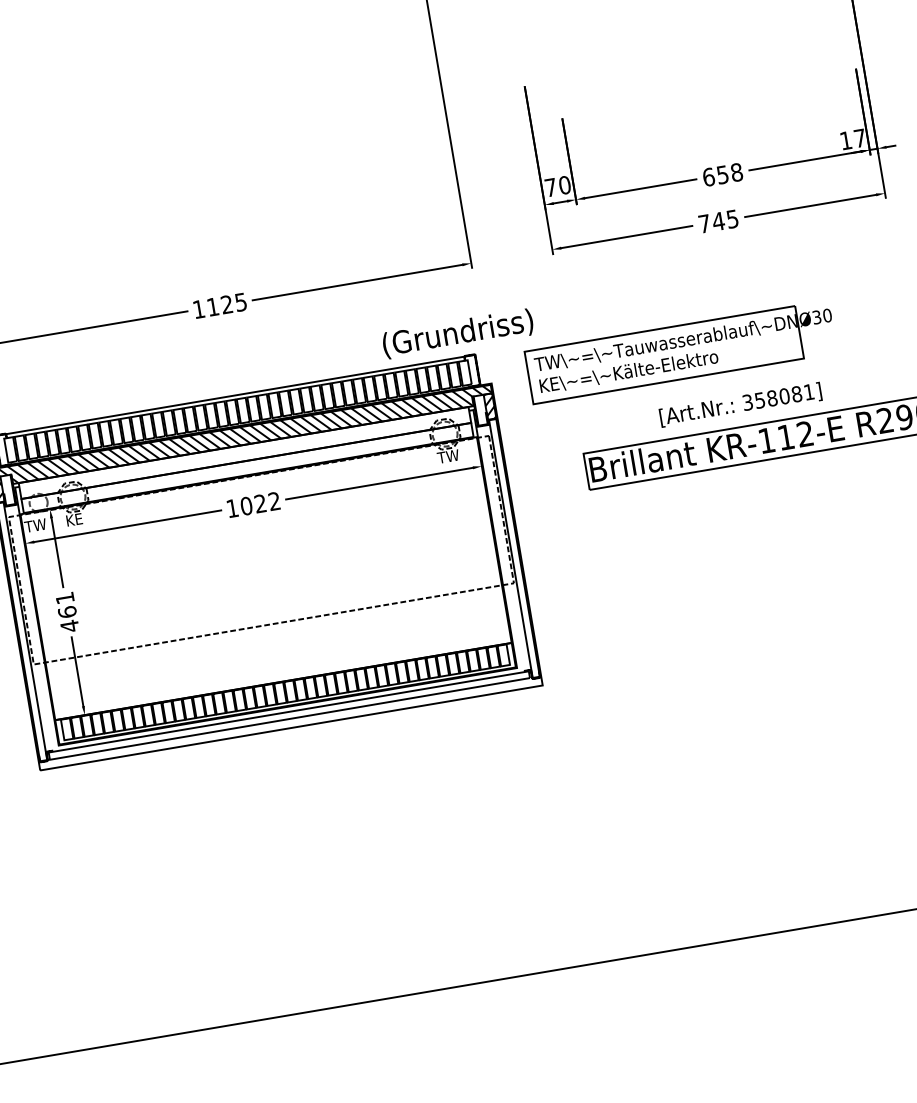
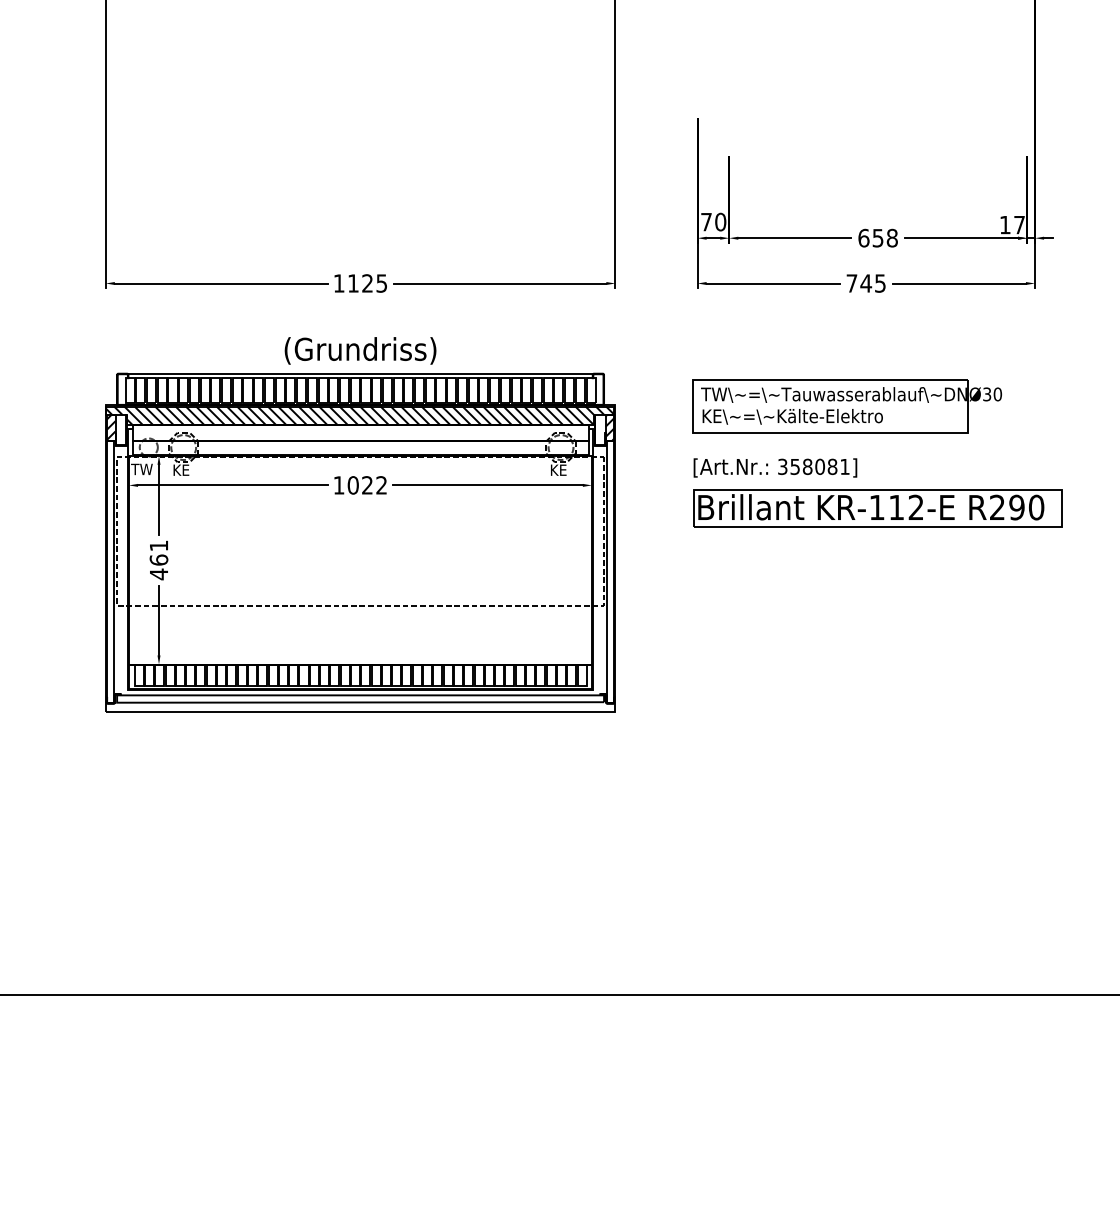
text: (457, 333) -> (360, 350), moved
part: (680, 352) -> (846, 406), moved
text: (740, 404) -> (775, 467), moved
text: (448, 455) -> (560, 469), TW -> KE

